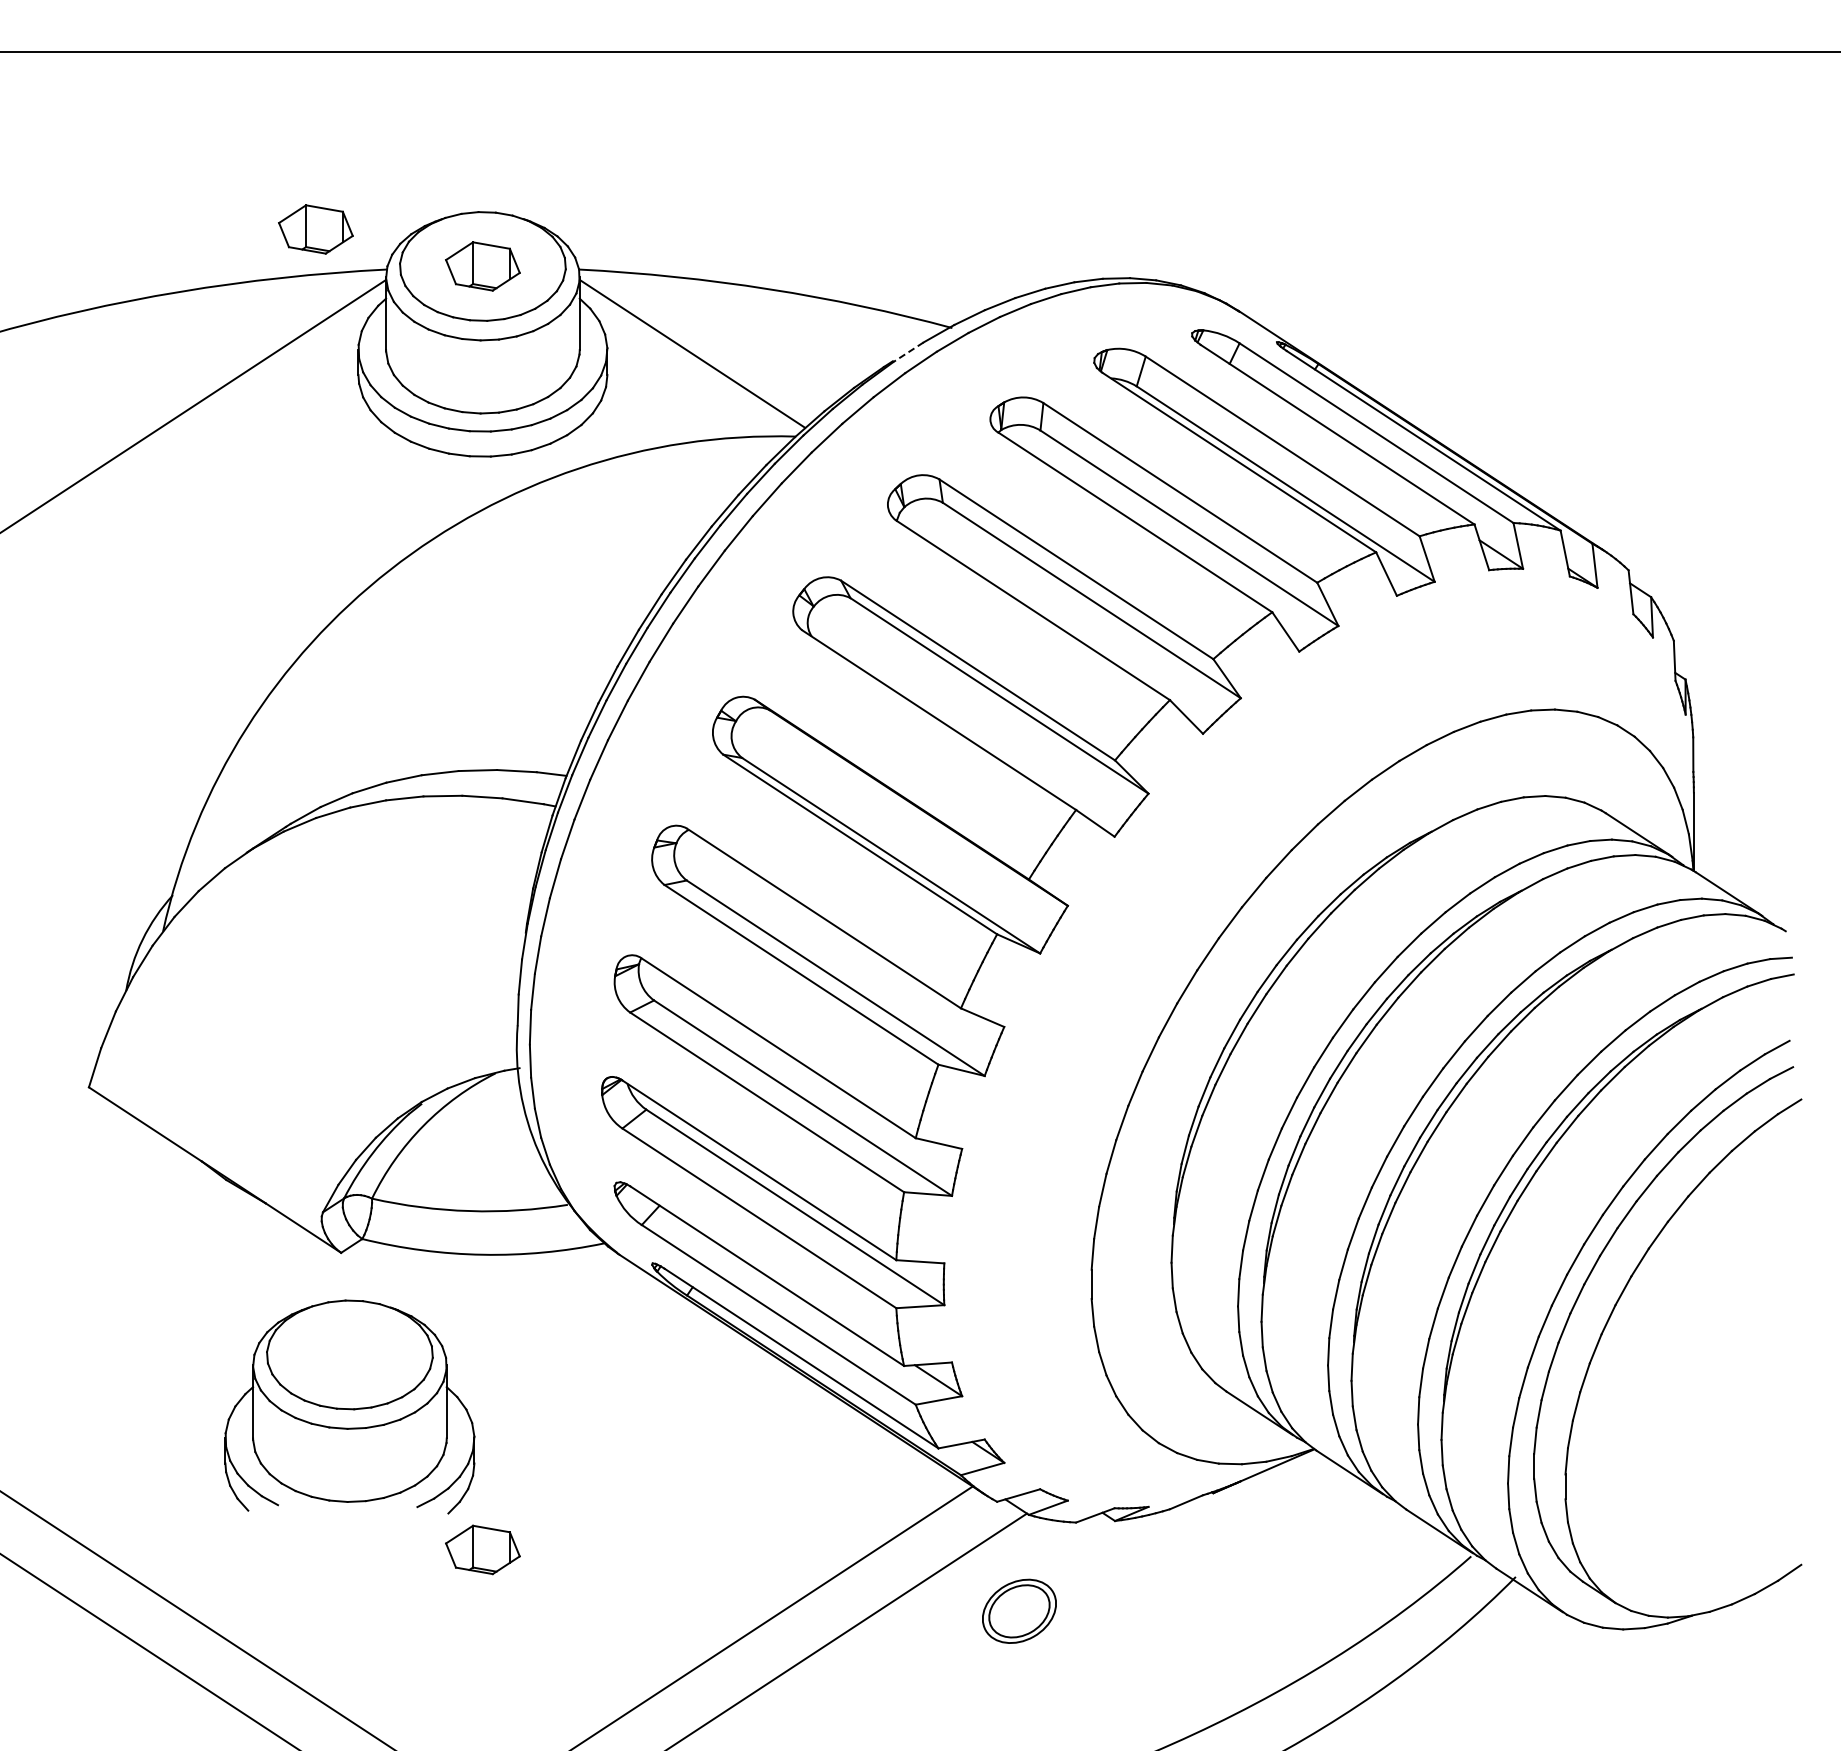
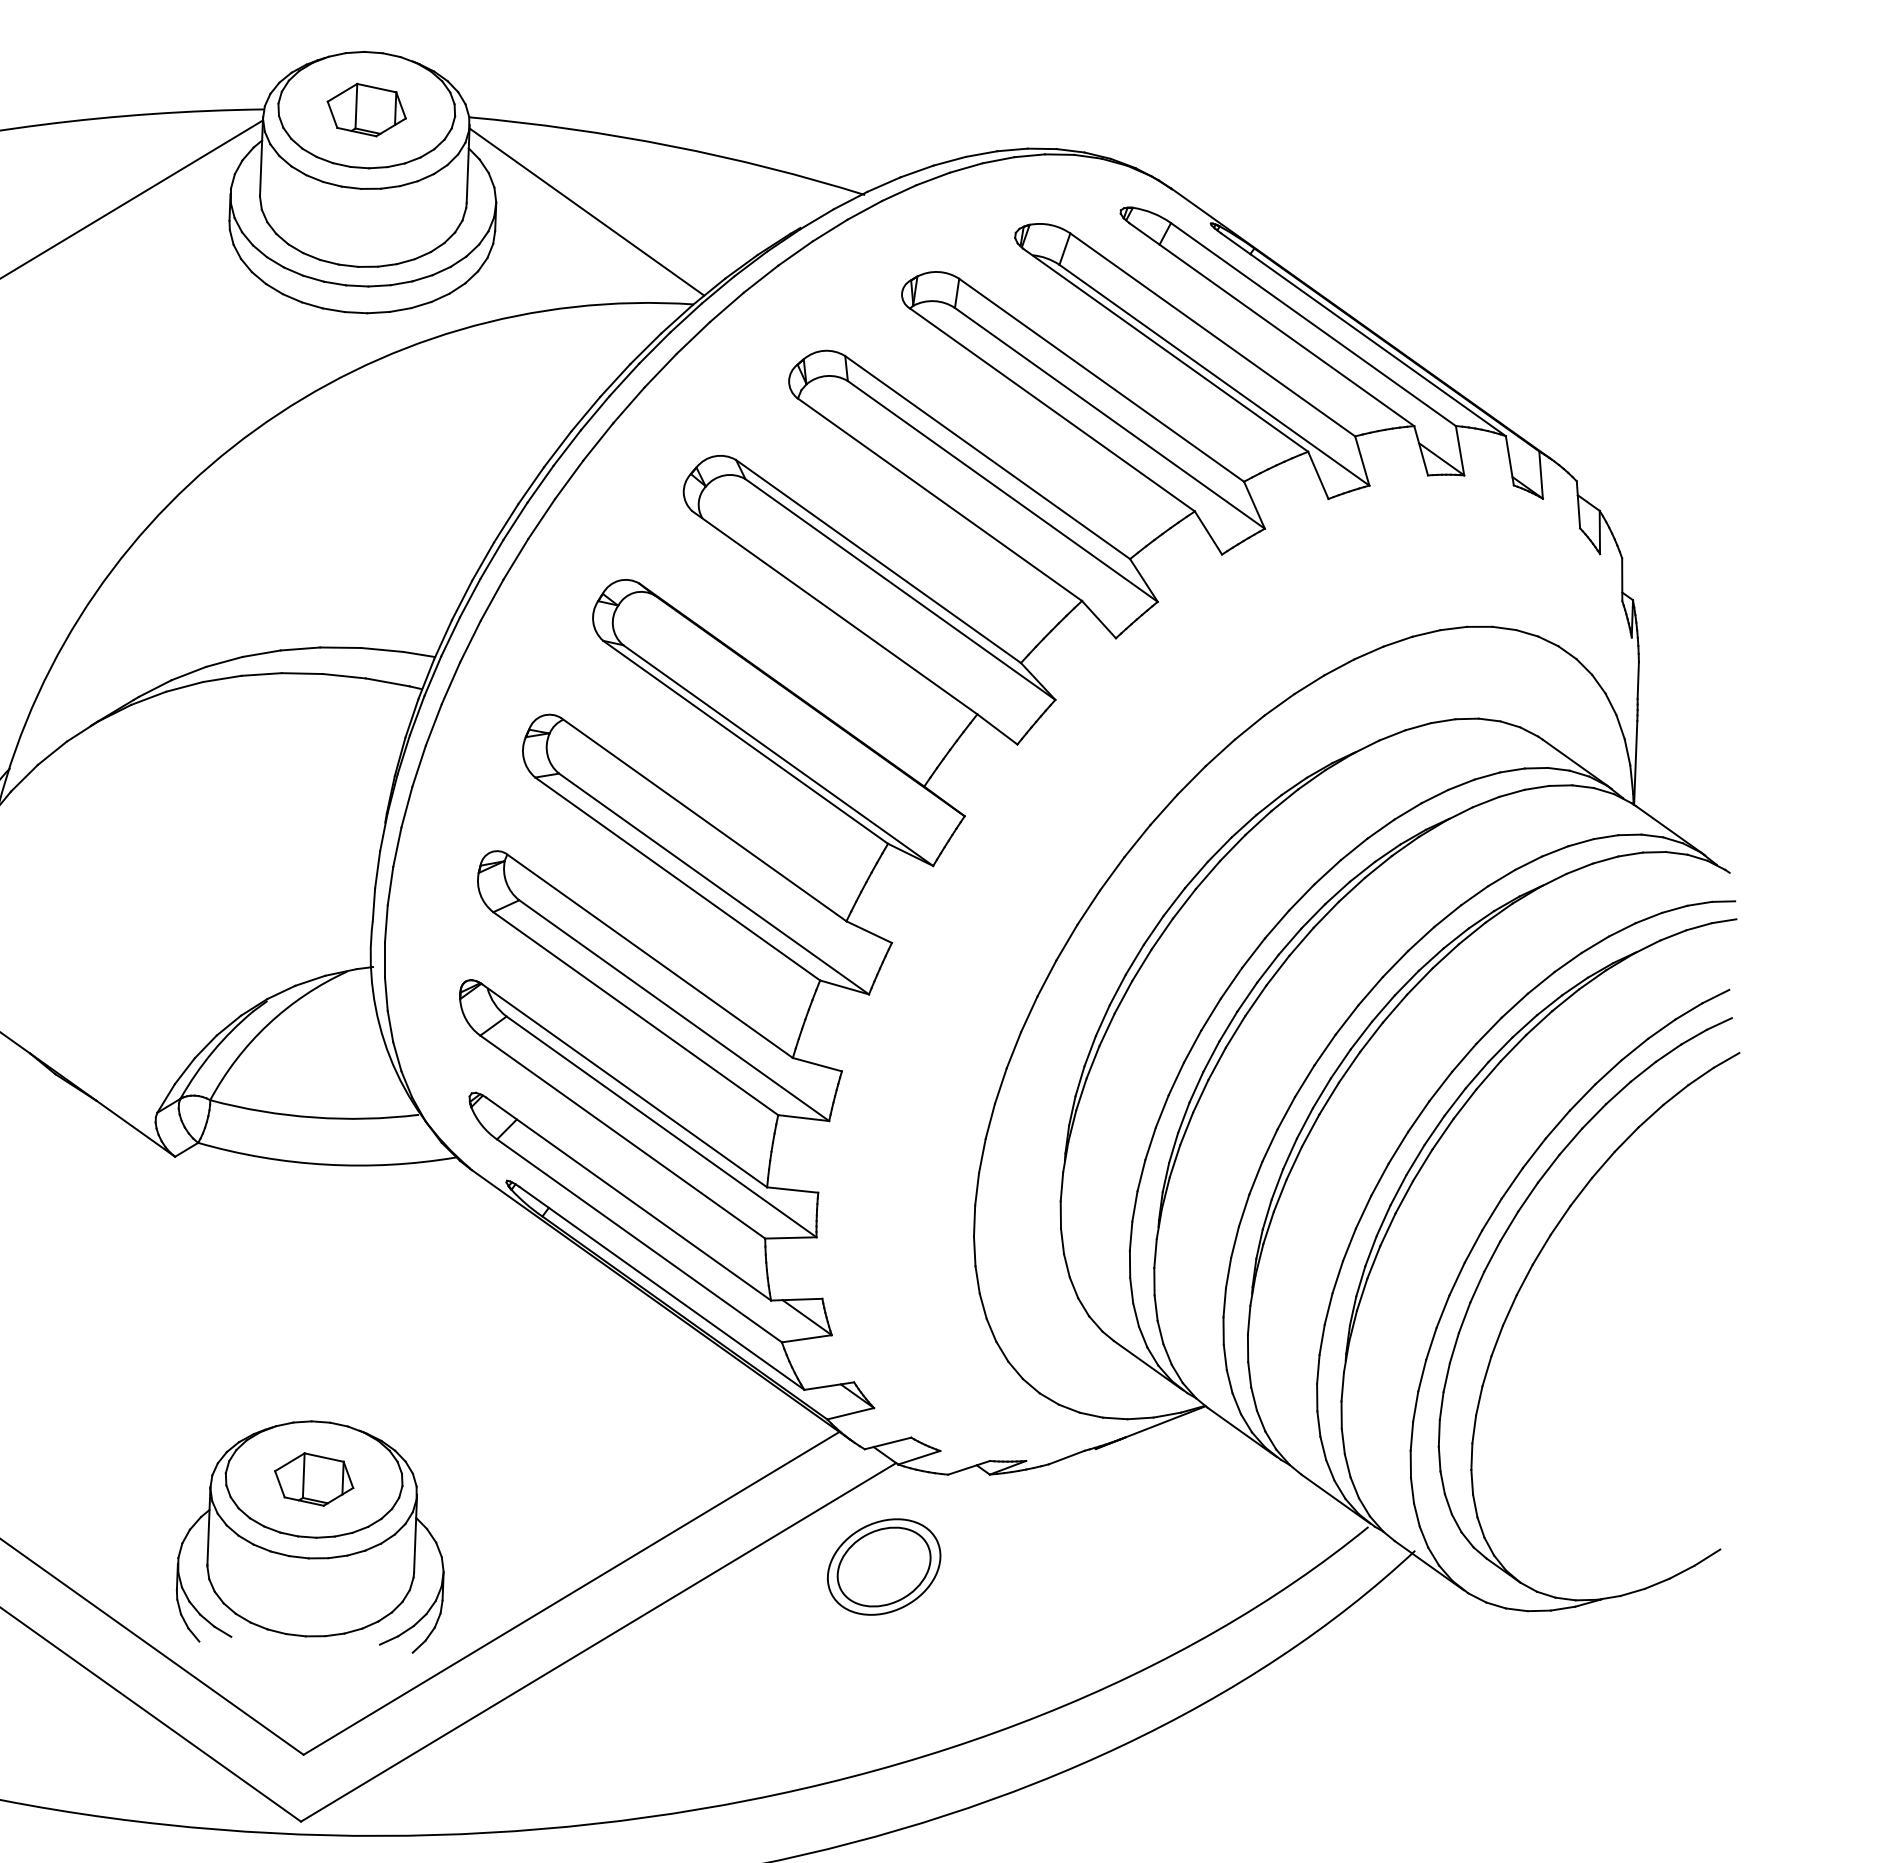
part: (315, 229) -> (189, 63), removed
line: (907, 352) -> (816, 219), dashed -> solid
part: (349, 1406) -> (311, 1534), moved
part: (1019, 1611) -> (884, 1567), size x1.43

